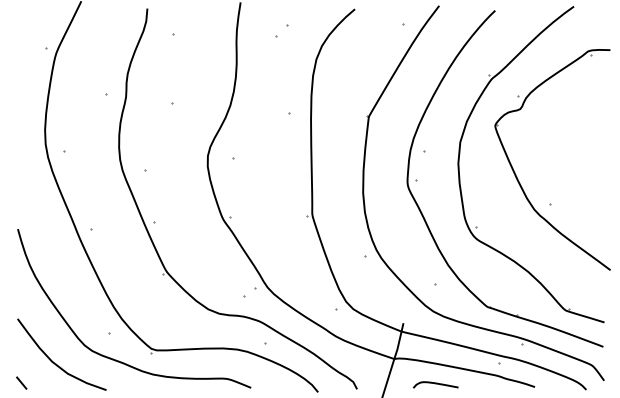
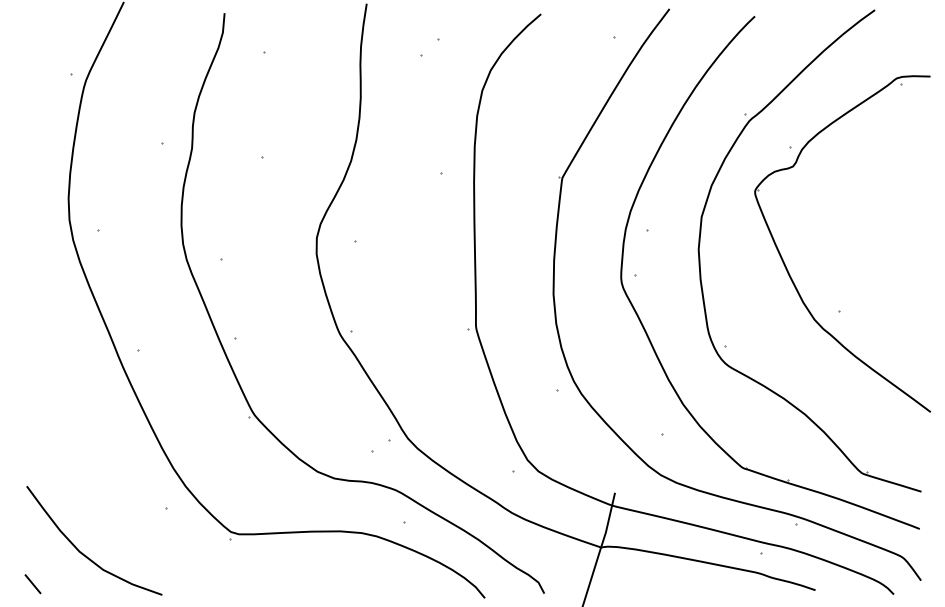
curve: (116, 359) -> (177, 548), removed
curve: (435, 384) -> (663, 586), removed

